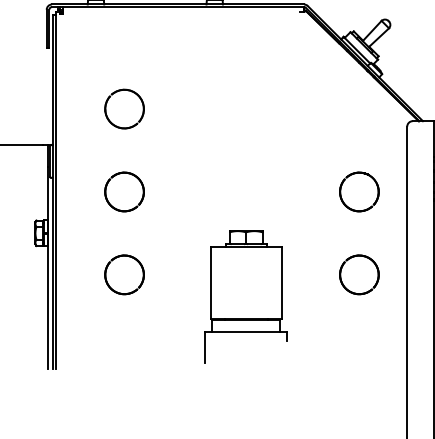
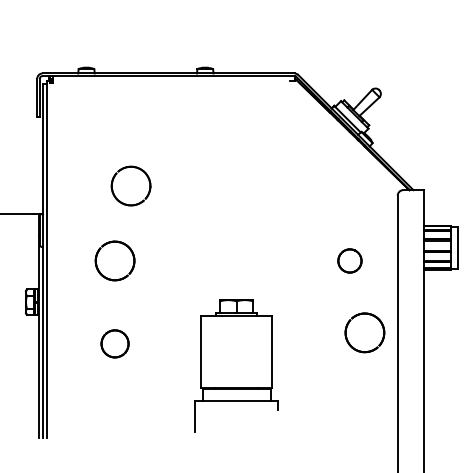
part: (123, 108) -> (130, 185), moved
part: (358, 191) -> (349, 260), size x0.6
part: (123, 274) -> (114, 343), size x0.7
part: (358, 274) -> (364, 332), moved

